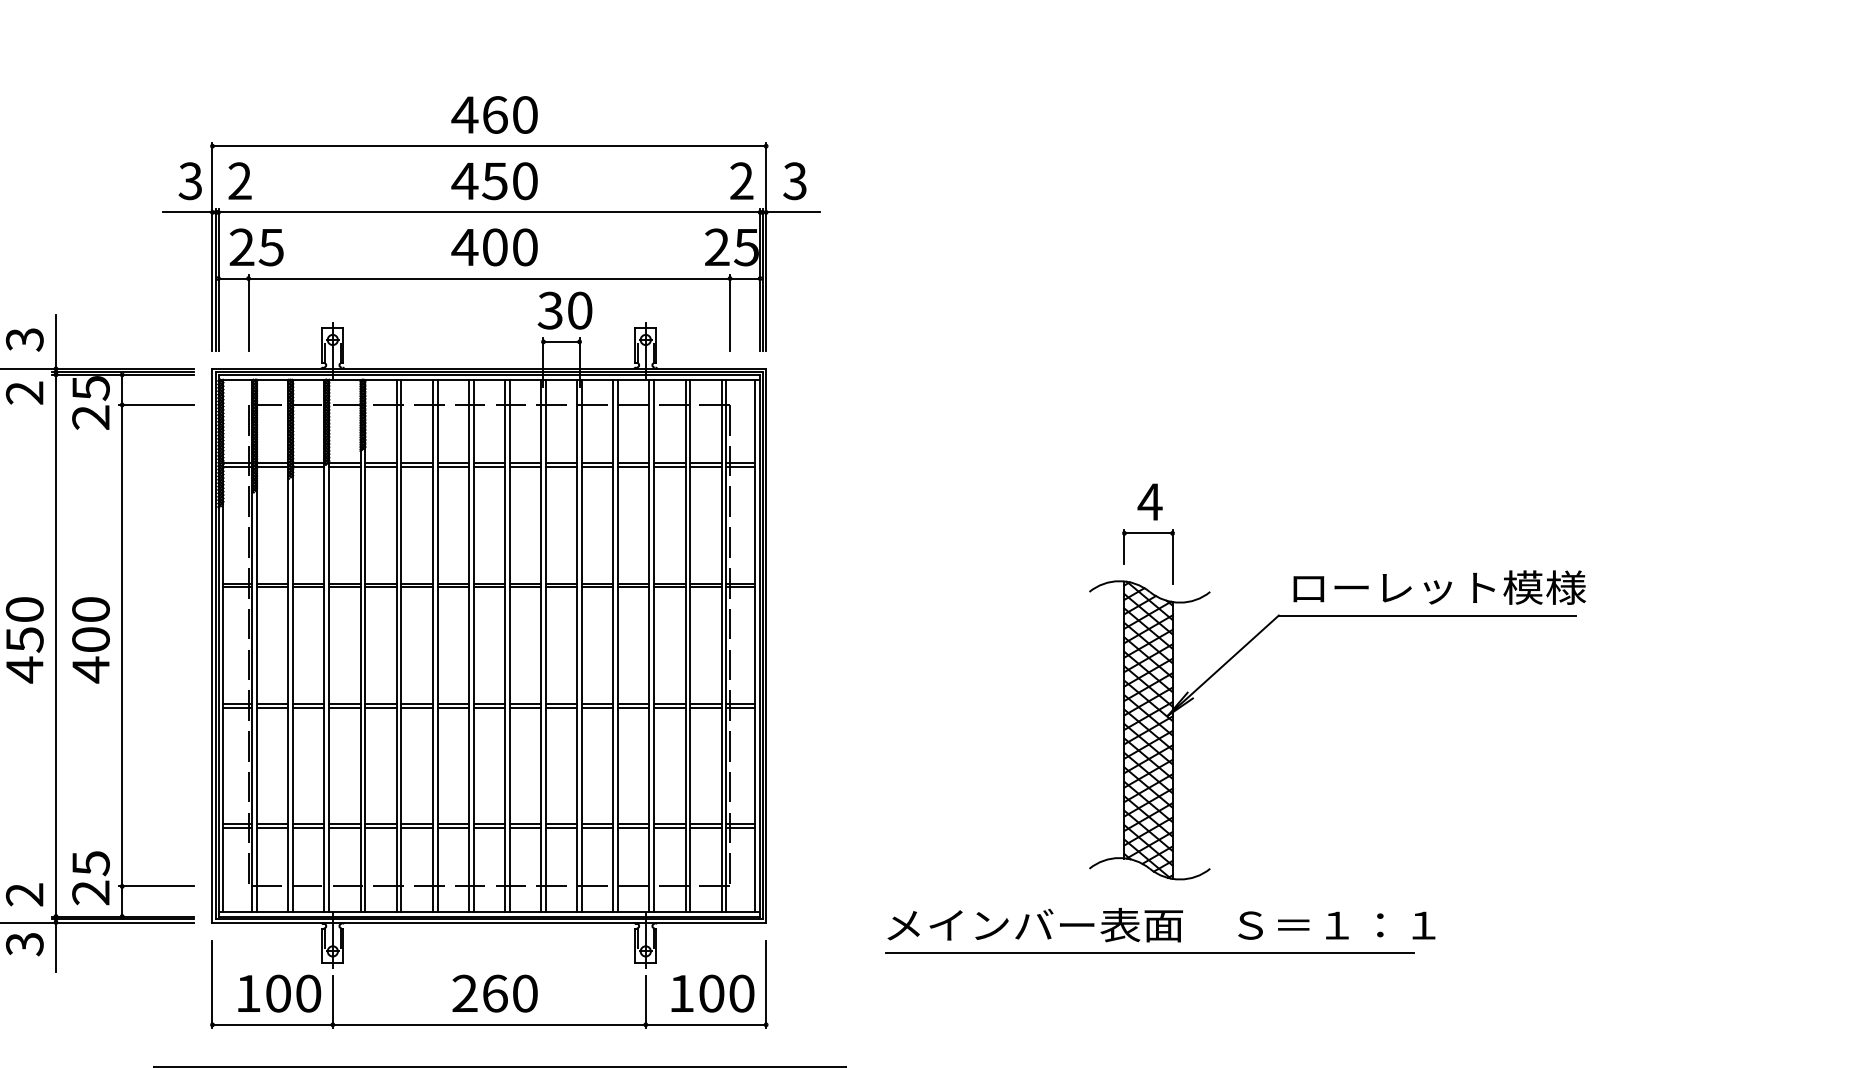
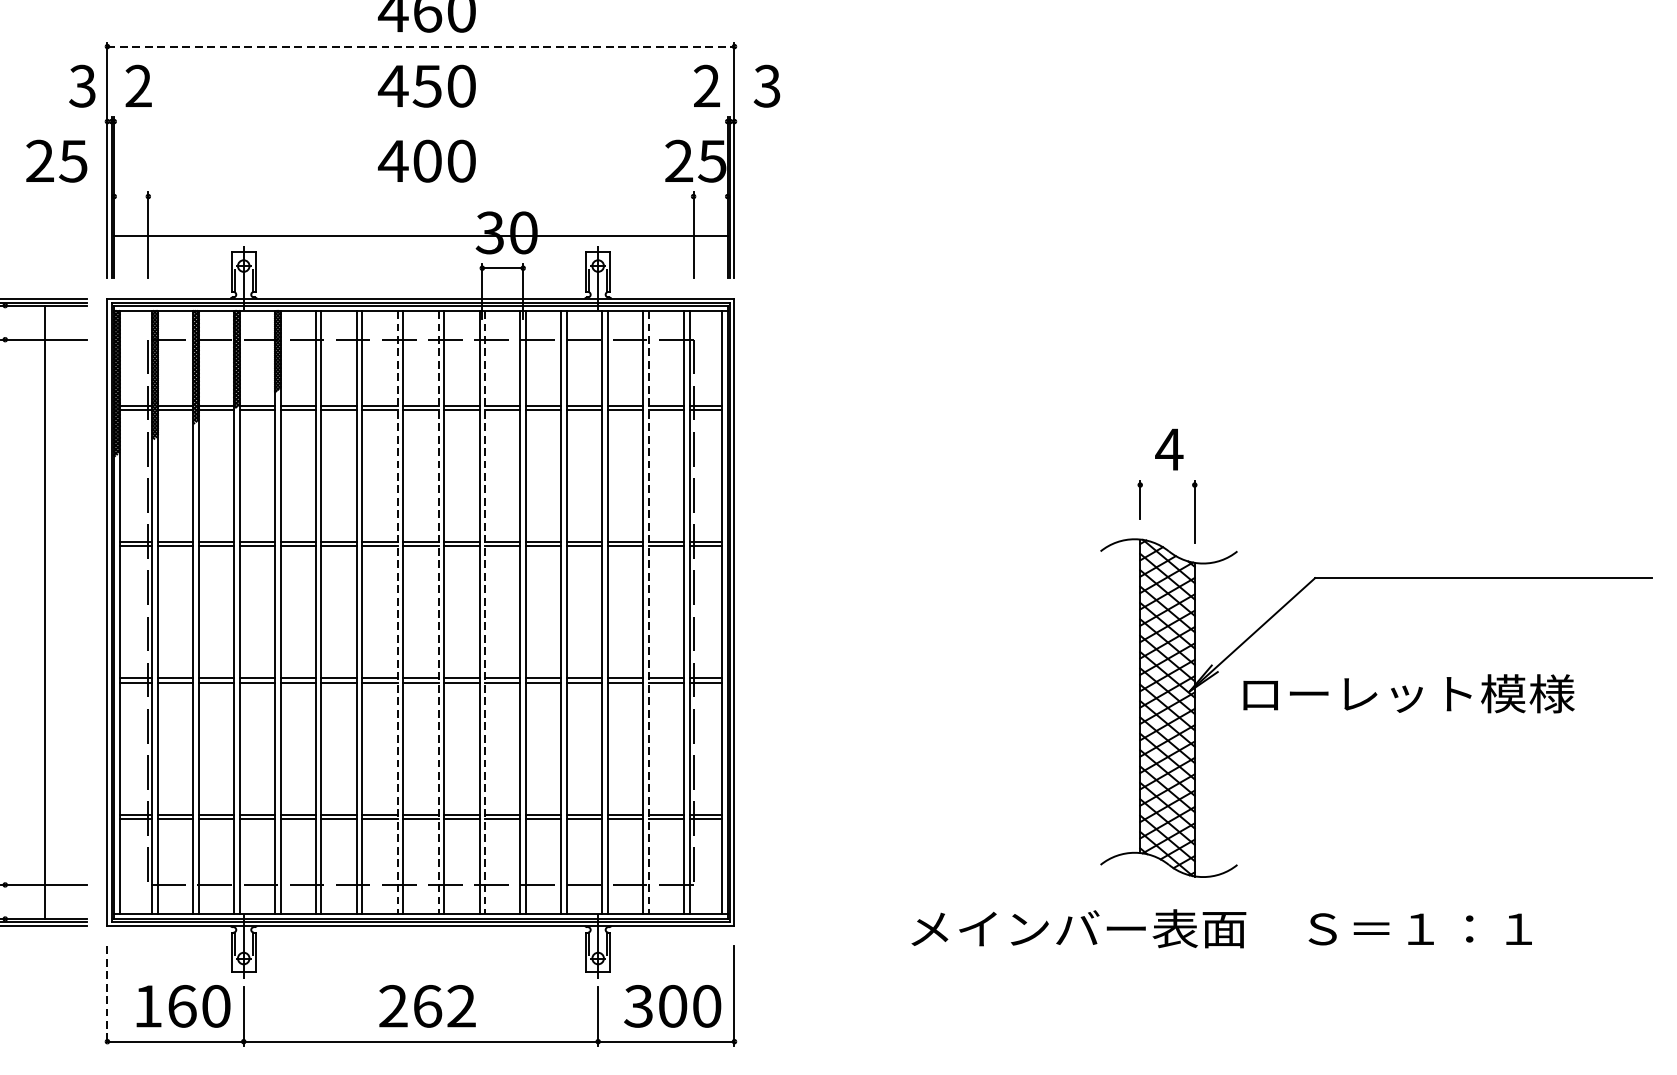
line: (489, 146) -> (421, 46), solid -> dashed
line: (491, 212) -> (423, 121), removed
text: (256, 247) -> (56, 161), moved
line: (489, 278) -> (421, 236), moved
line: (1148, 533) -> (1167, 485), removed
text: (1439, 587) -> (1408, 693), moved
line: (122, 645) -> (45, 612), moved
line: (468, 646) -> (397, 613), solid -> dashed
line: (504, 646) -> (438, 613), solid -> dashed
line: (545, 646) -> (484, 613), solid -> dashed
line: (690, 646) -> (648, 613), solid -> dashed
text: (1161, 925) -> (1221, 929), moved
line: (1149, 952) -> (1168, 959), removed
line: (212, 984) -> (107, 995), solid -> dashed
text: (278, 993) -> (182, 1006), 100 -> 160
text: (524, 993) -> (460, 1006), 260 -> 262
text: (680, 993) -> (637, 1006), 100 -> 300

